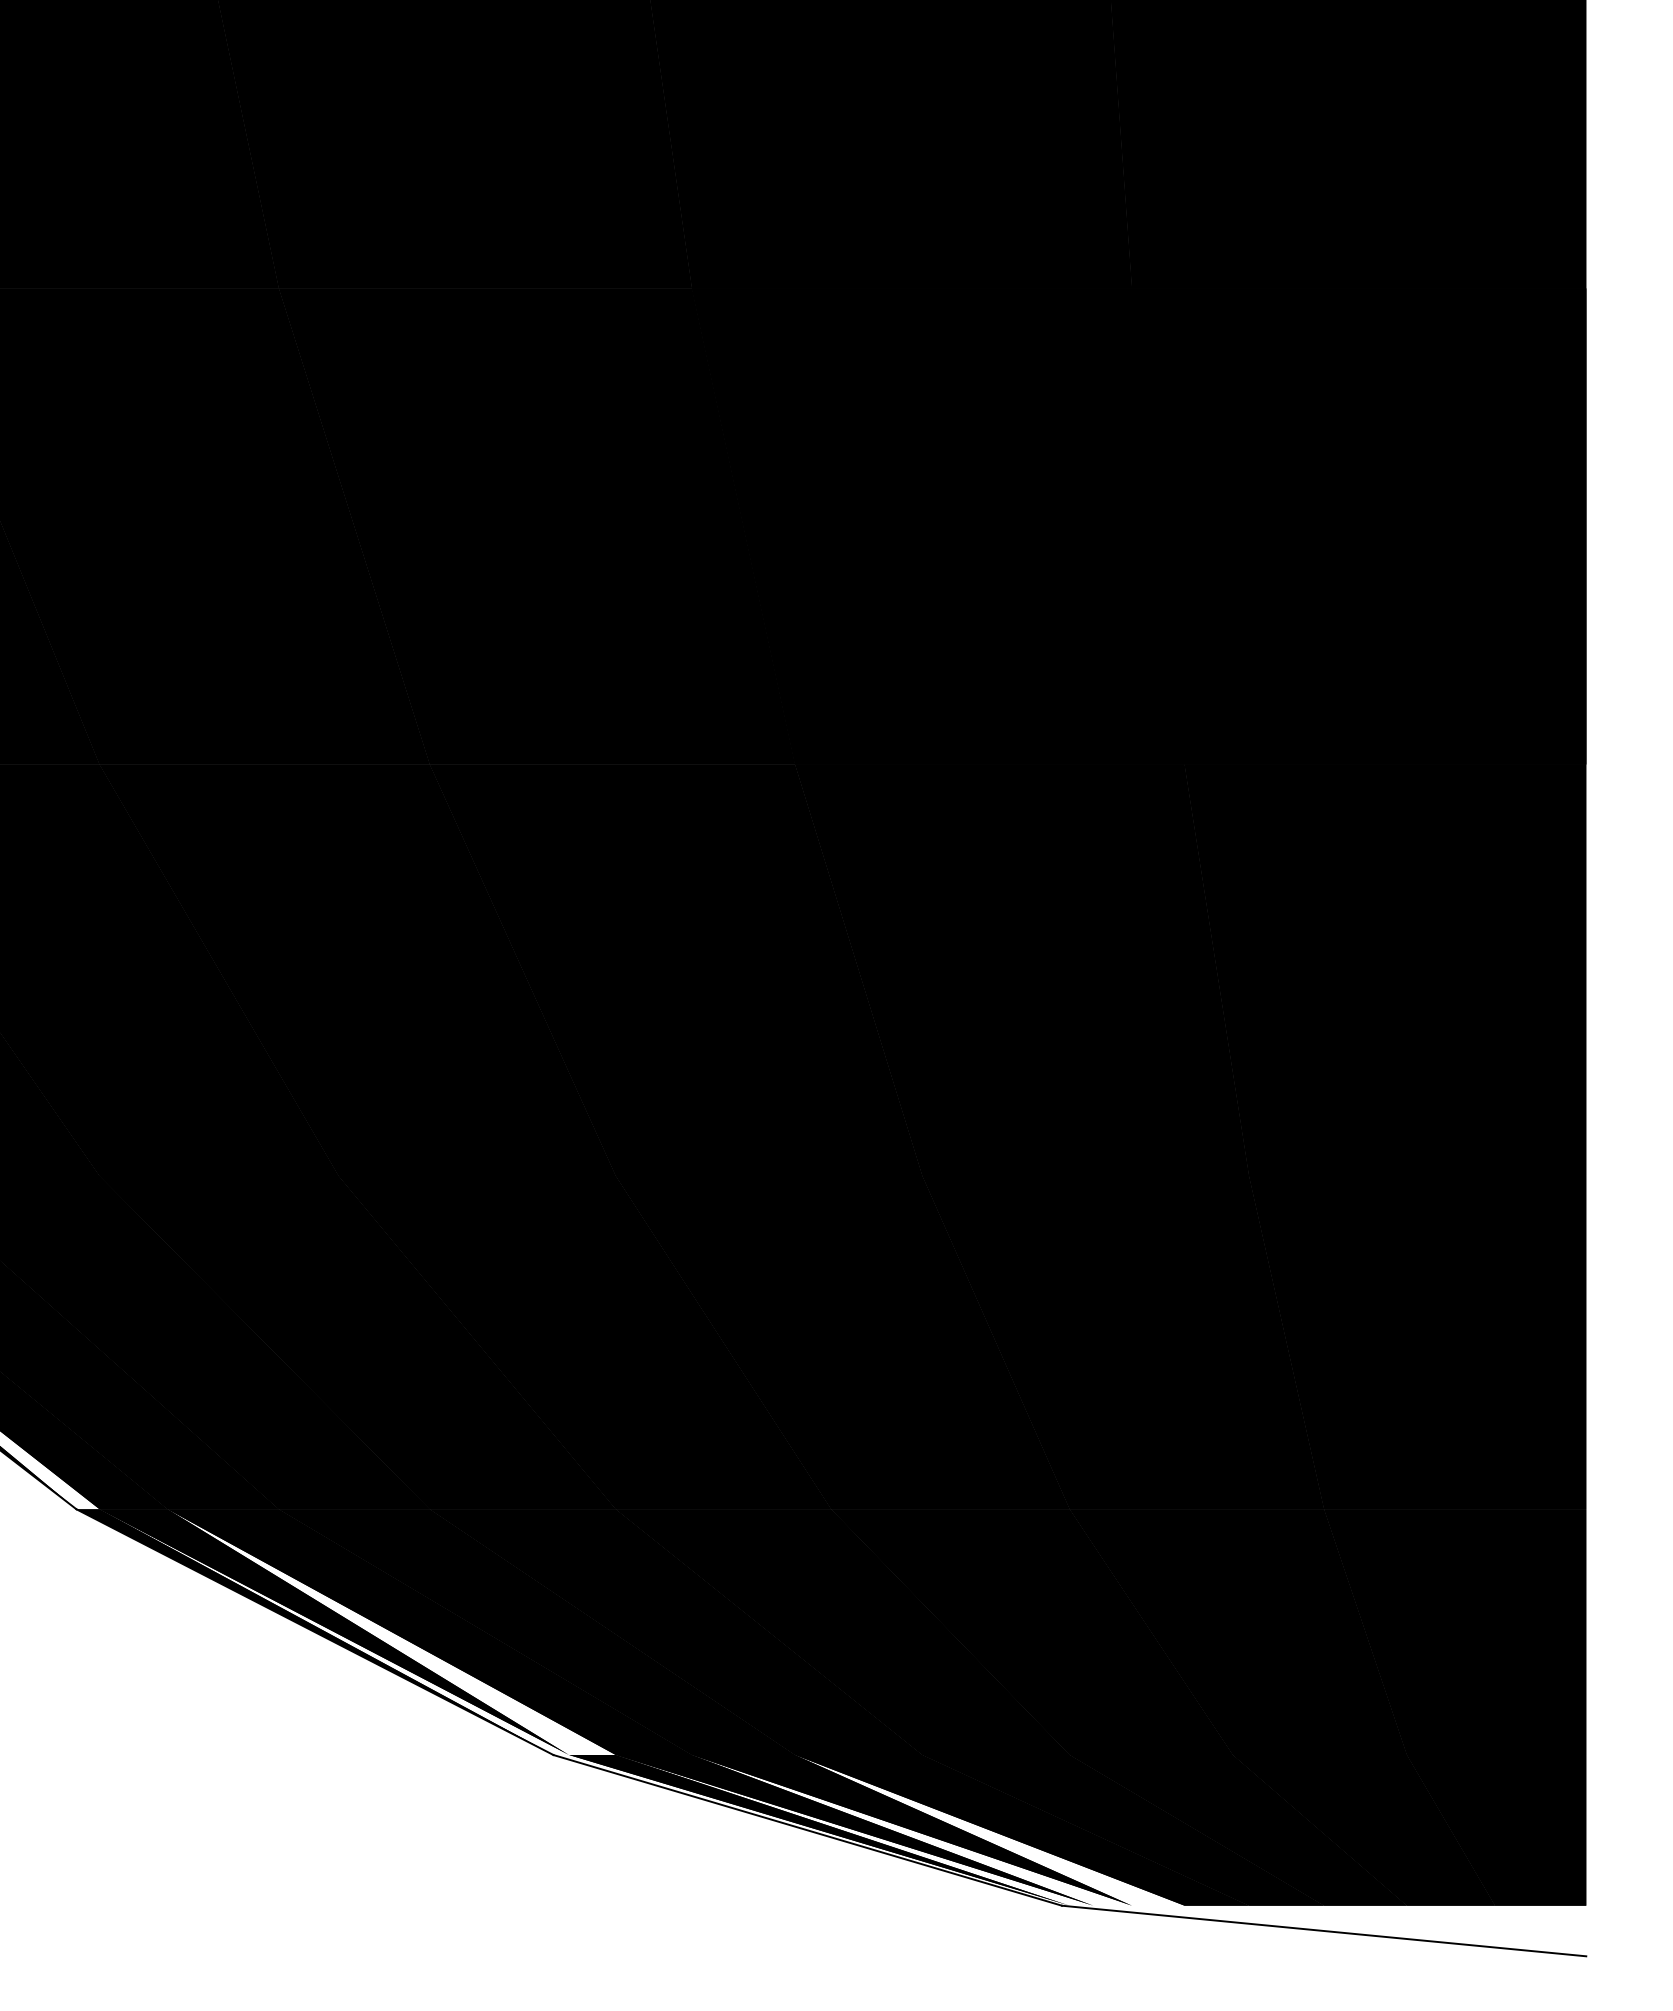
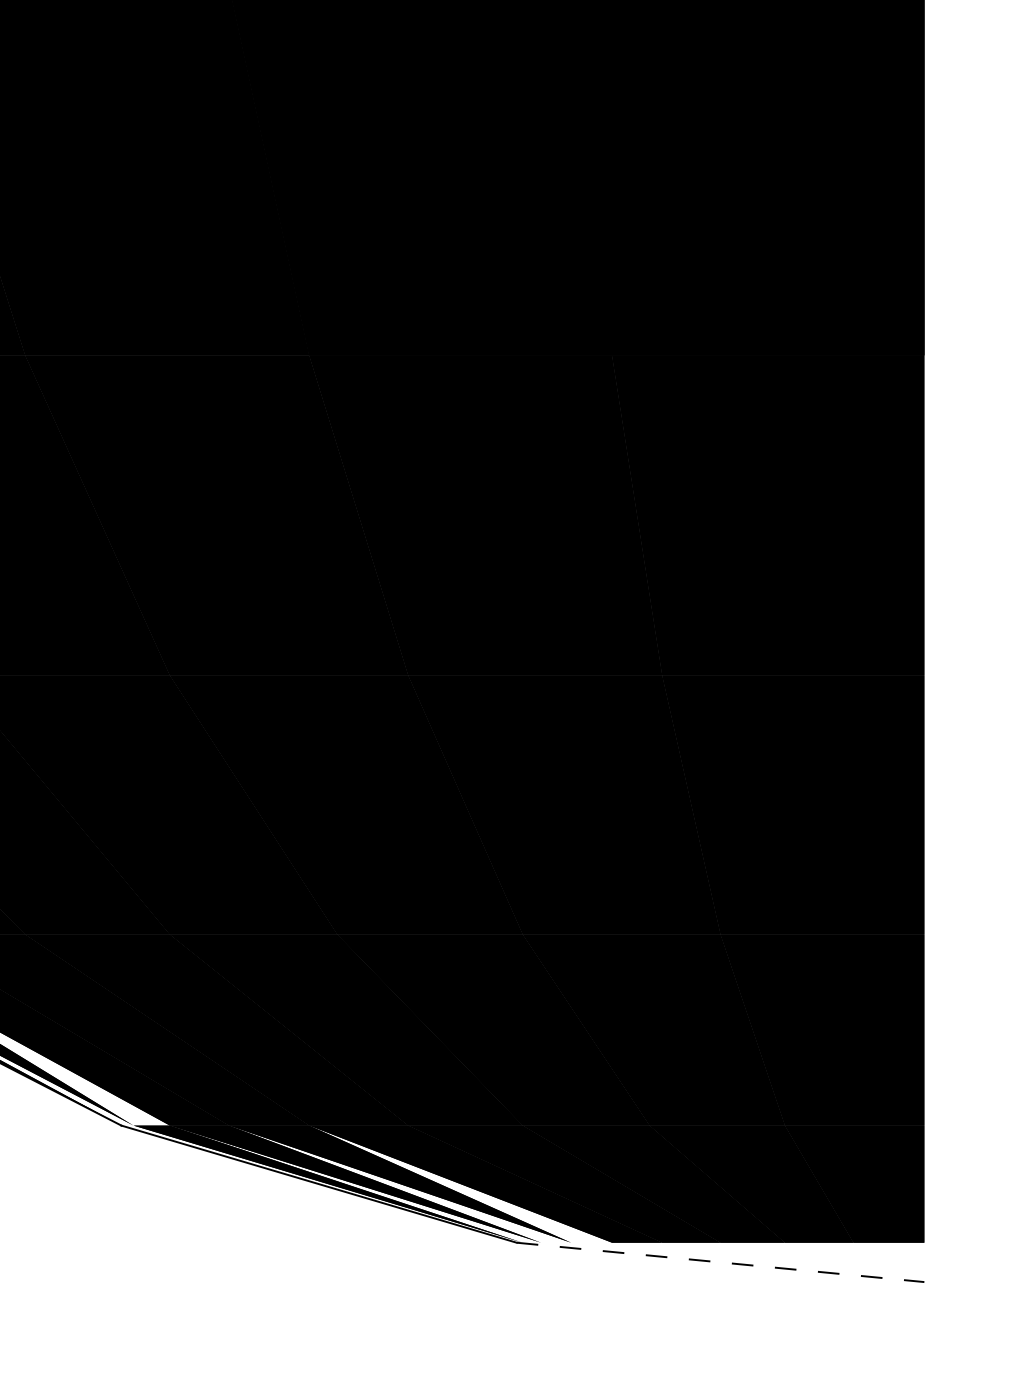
line: (1324, 1931) -> (720, 1262), solid -> dashed

